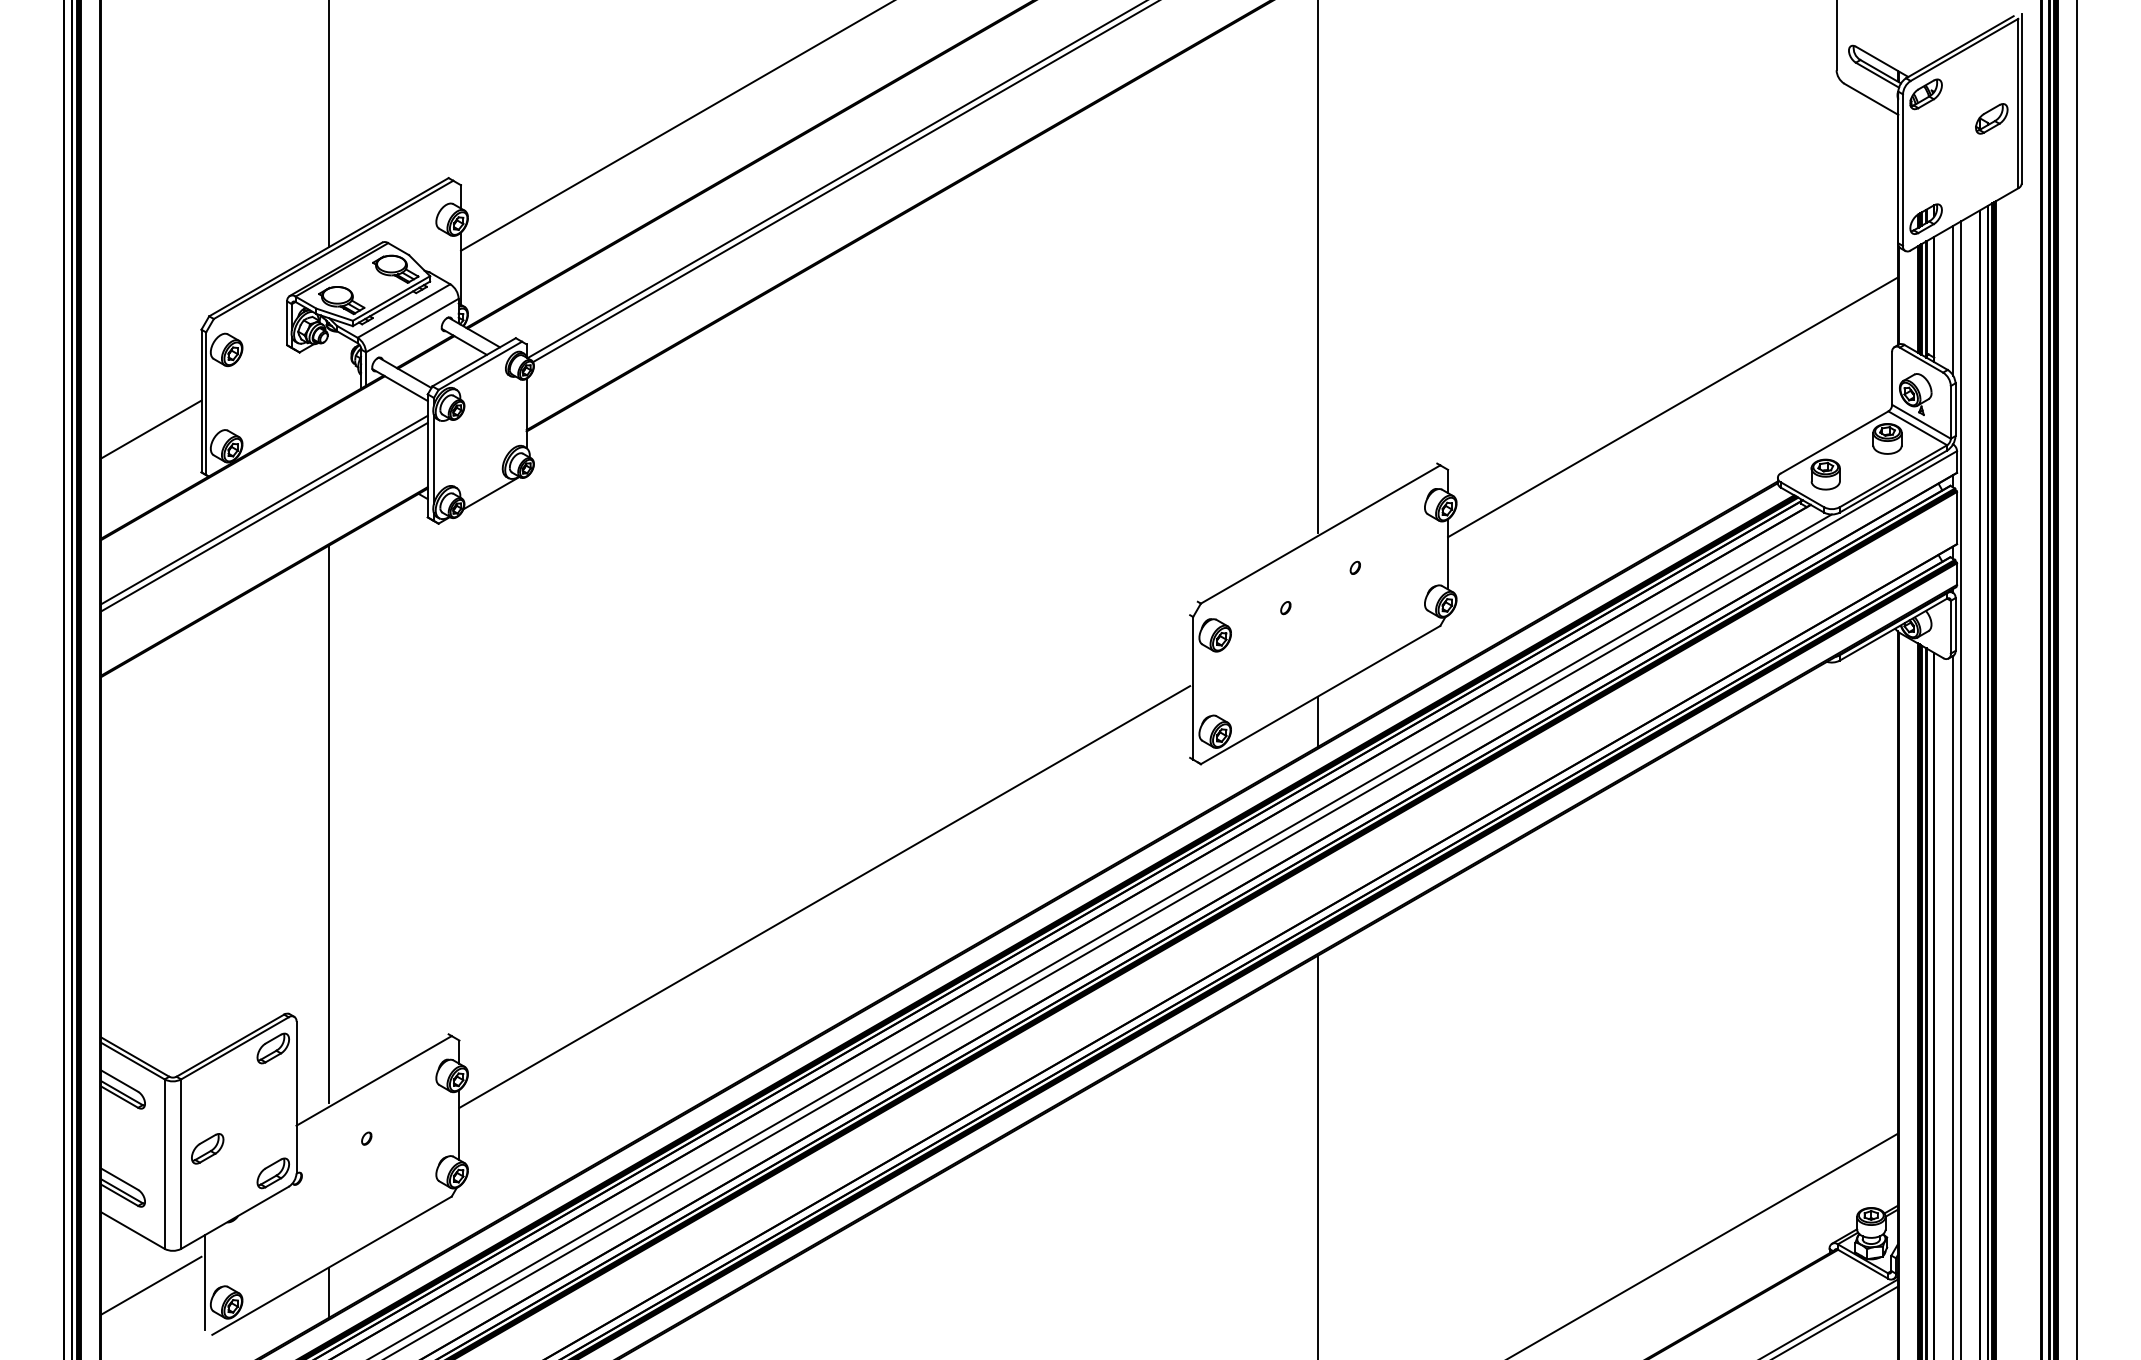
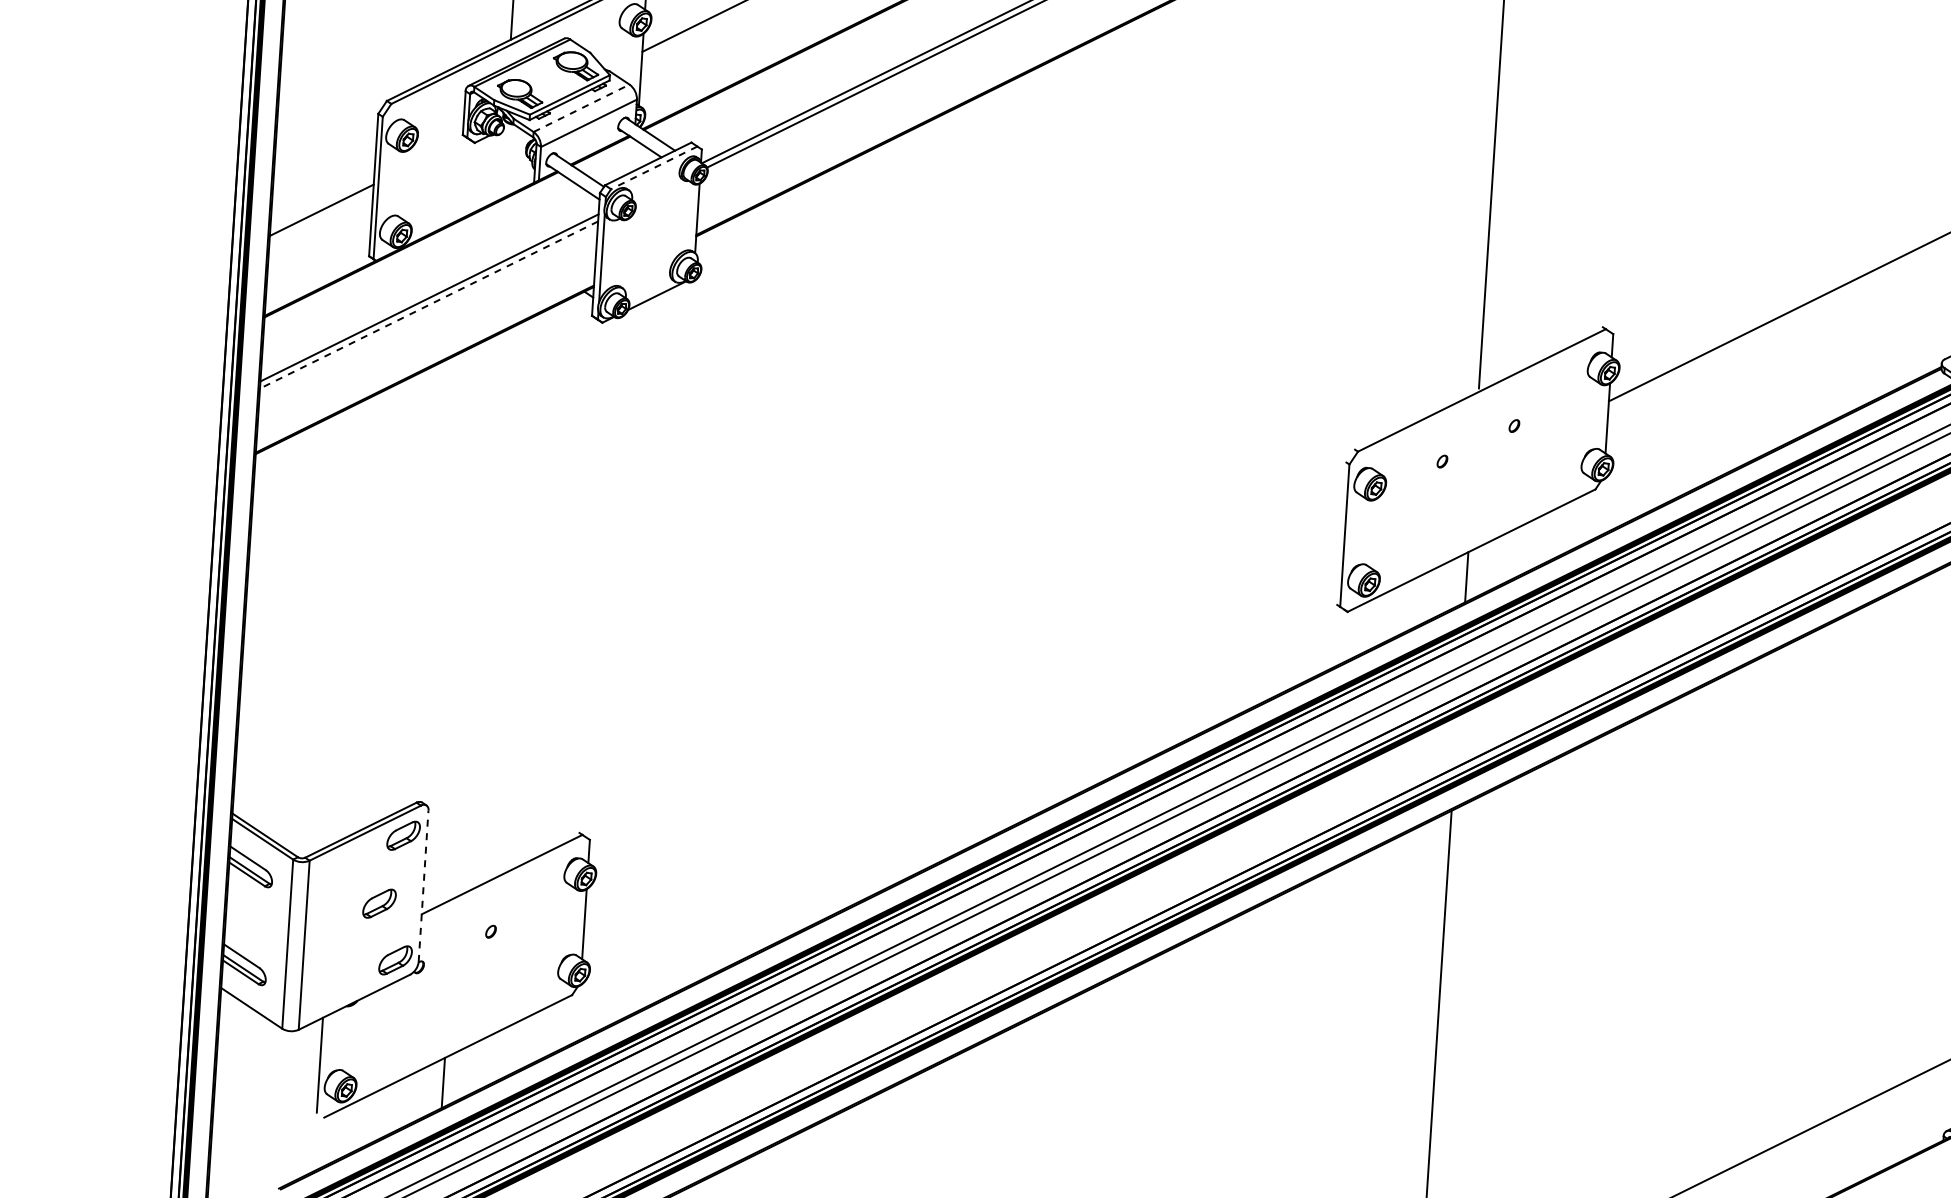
line: (403, 311) -> (581, 108), solid -> dashed
line: (479, 366) -> (653, 168), solid -> dashed
line: (264, 517) -> (429, 305), solid -> dashed
line: (328, 824) -> (473, 615), removed
line: (824, 896) -> (963, 719), removed
line: (296, 1097) -> (423, 886), solid -> dashed
part: (207, 1148) -> (379, 903), moved
line: (151, 1285) -> (266, 1064), removed

